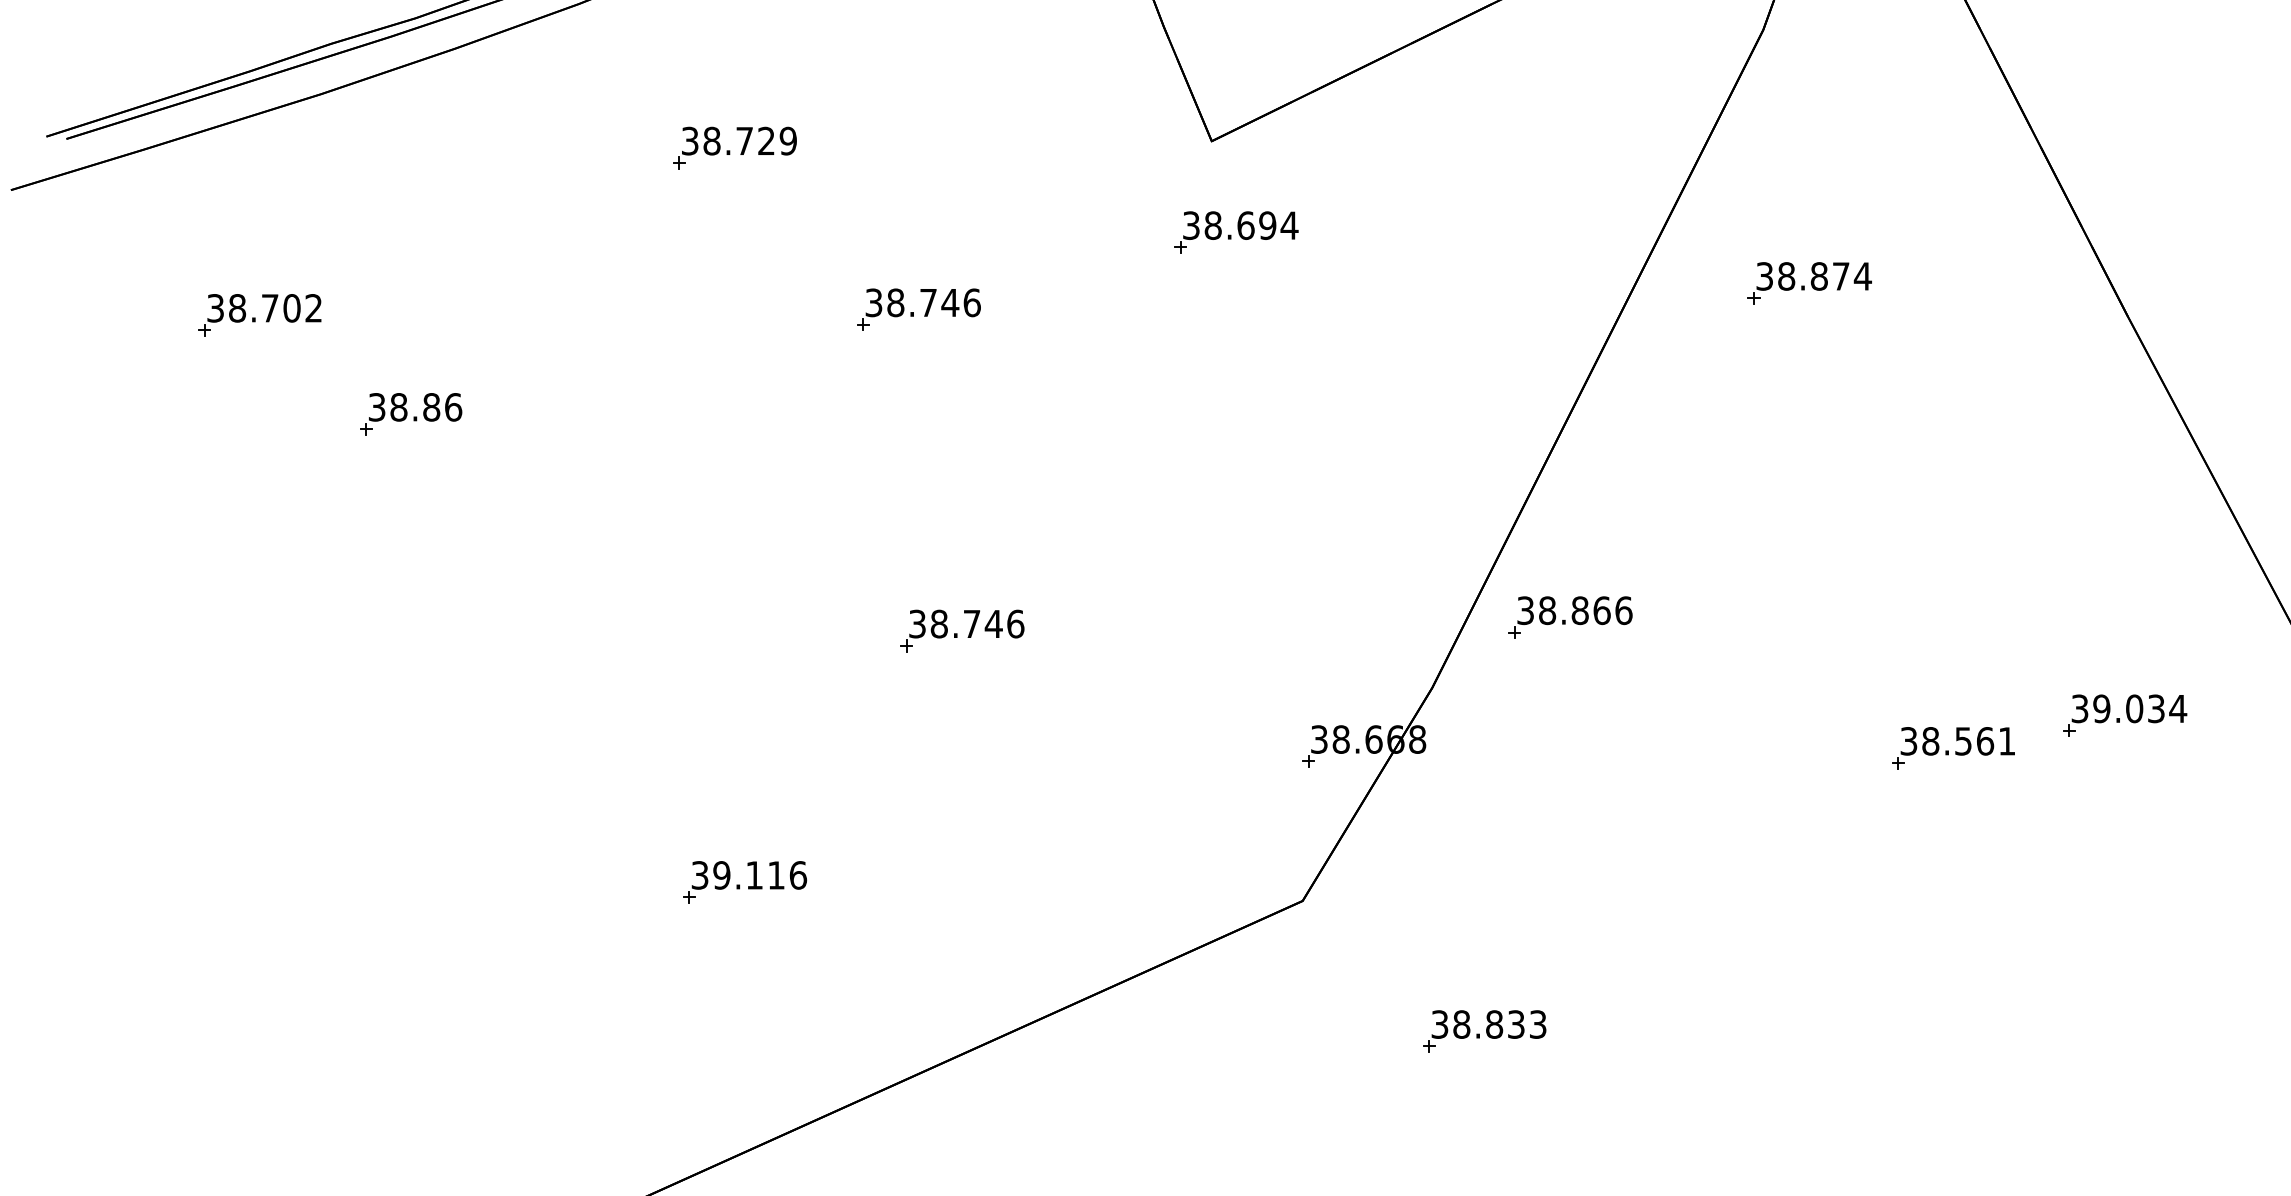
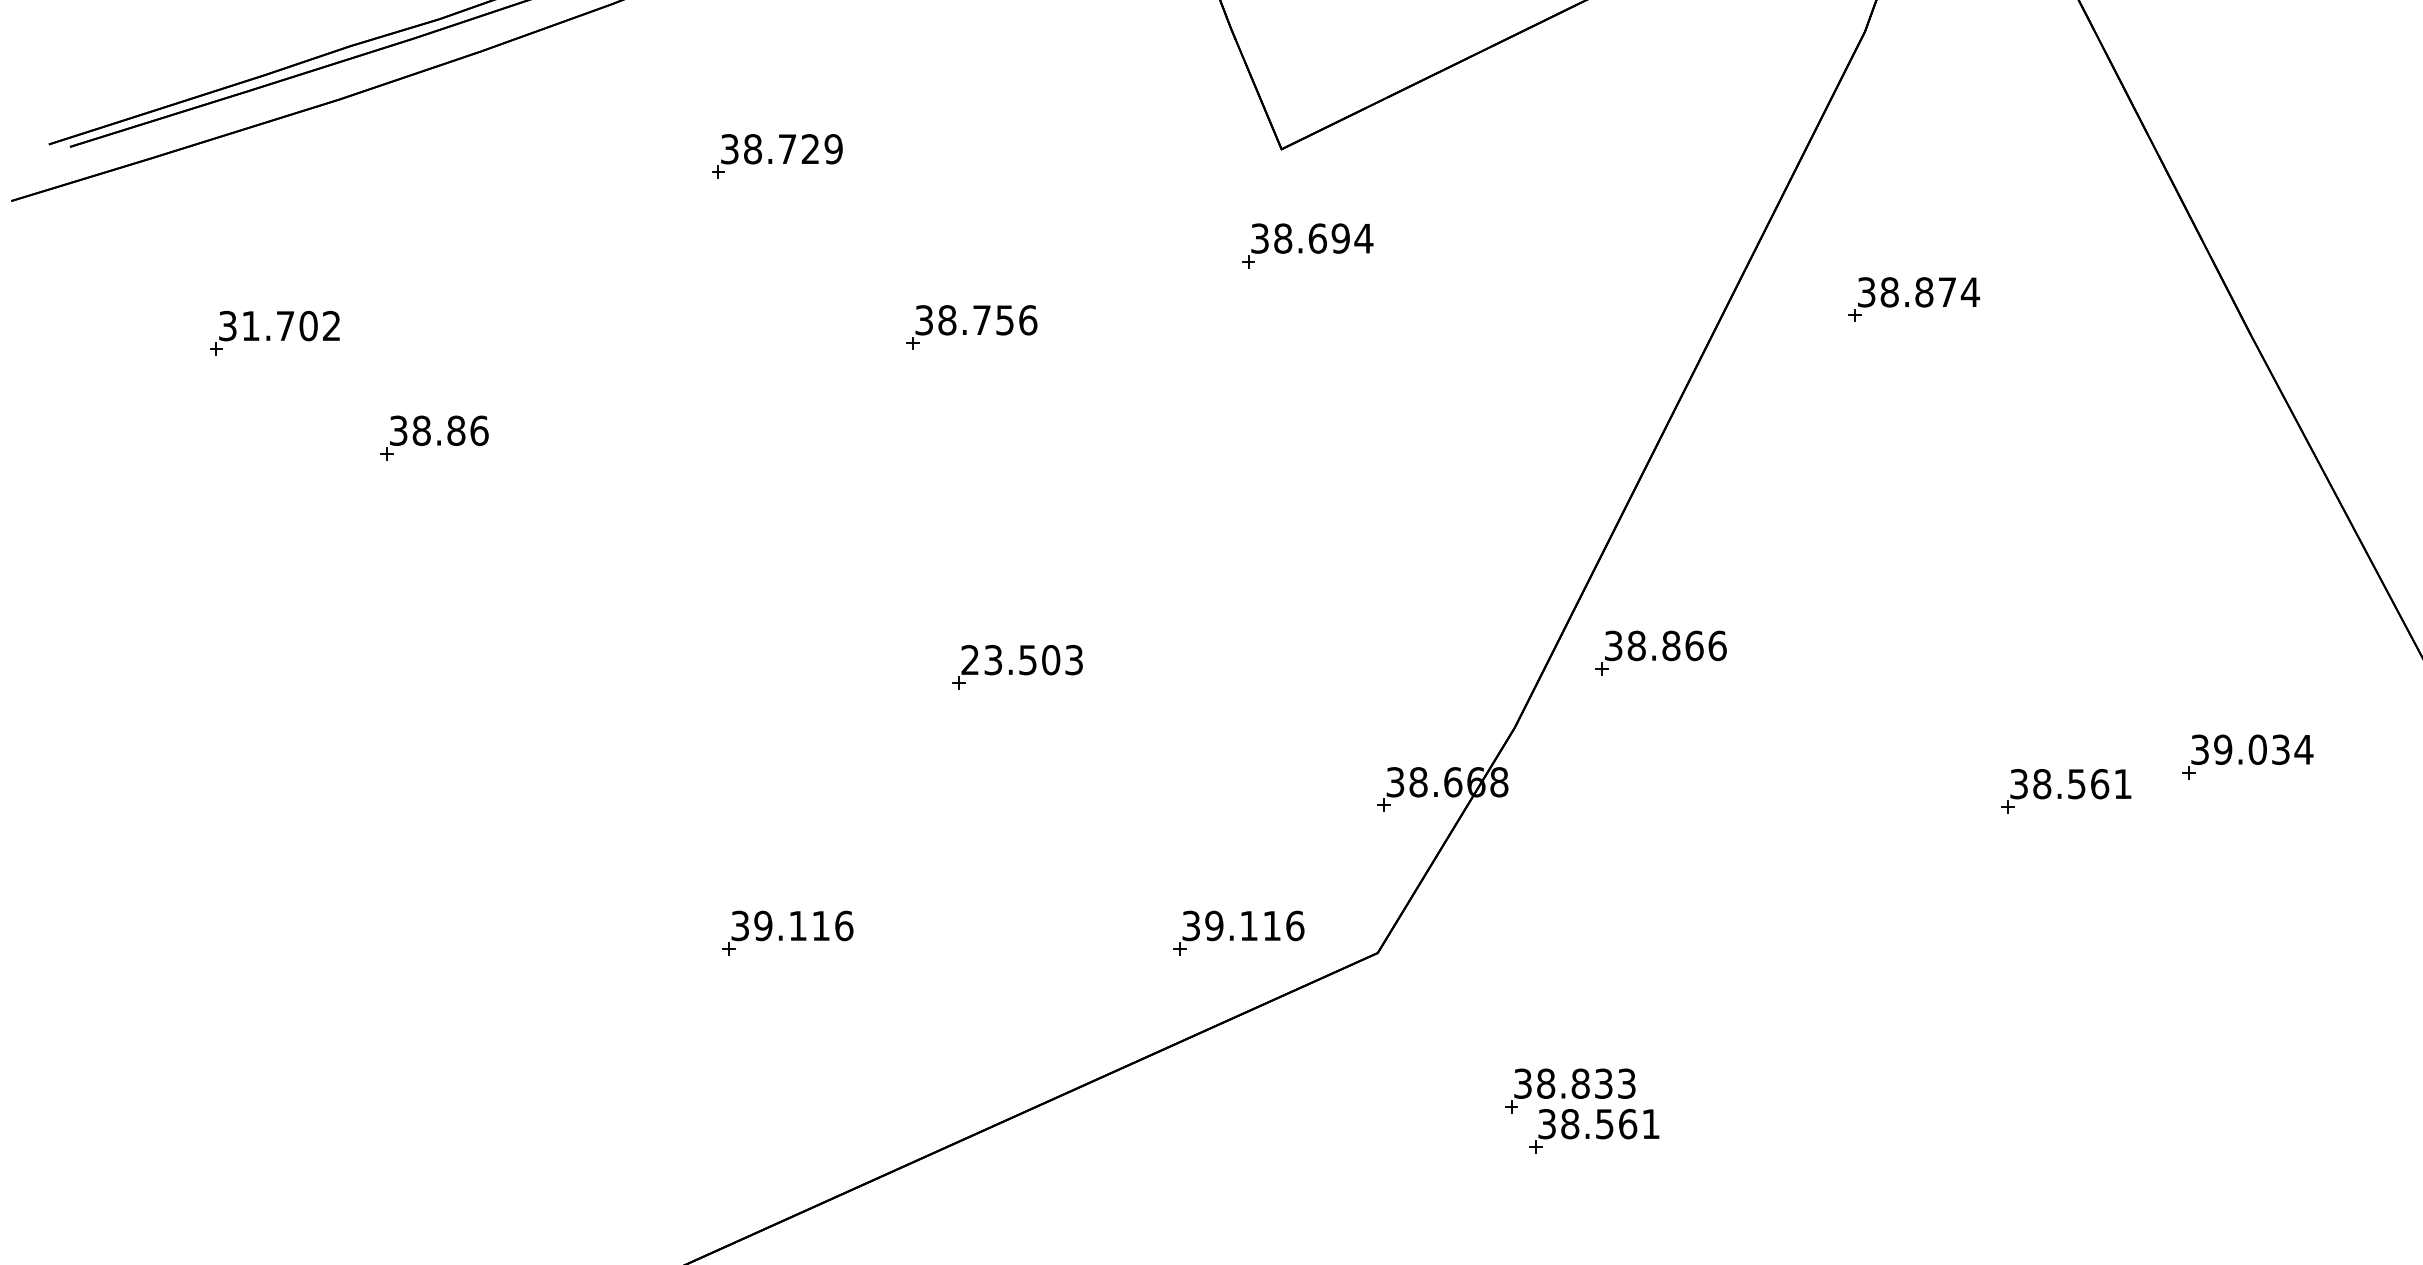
text: (949, 303) -> (1004, 320), 38.746 -> 38.756
text: (237, 307) -> (250, 325), 38.702 -> 31.702
text: (966, 623) -> (1022, 659), 38.746 -> 23.503
part: (1171, 881) -> (1238, 932), added
part: (1507, 1069) -> (1594, 1131), added

